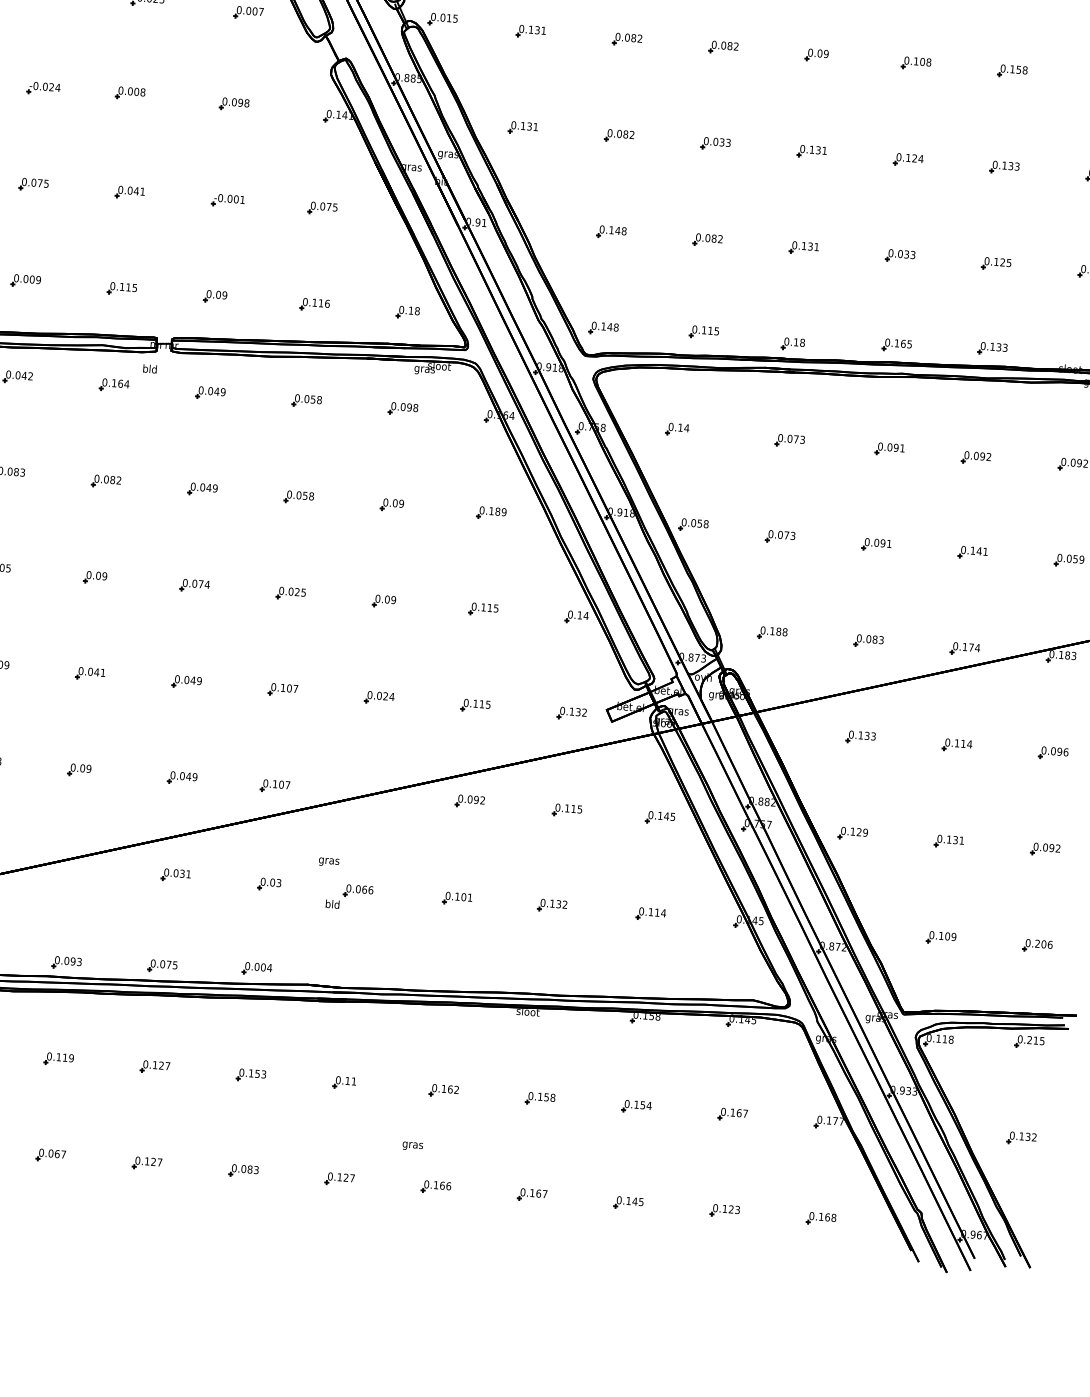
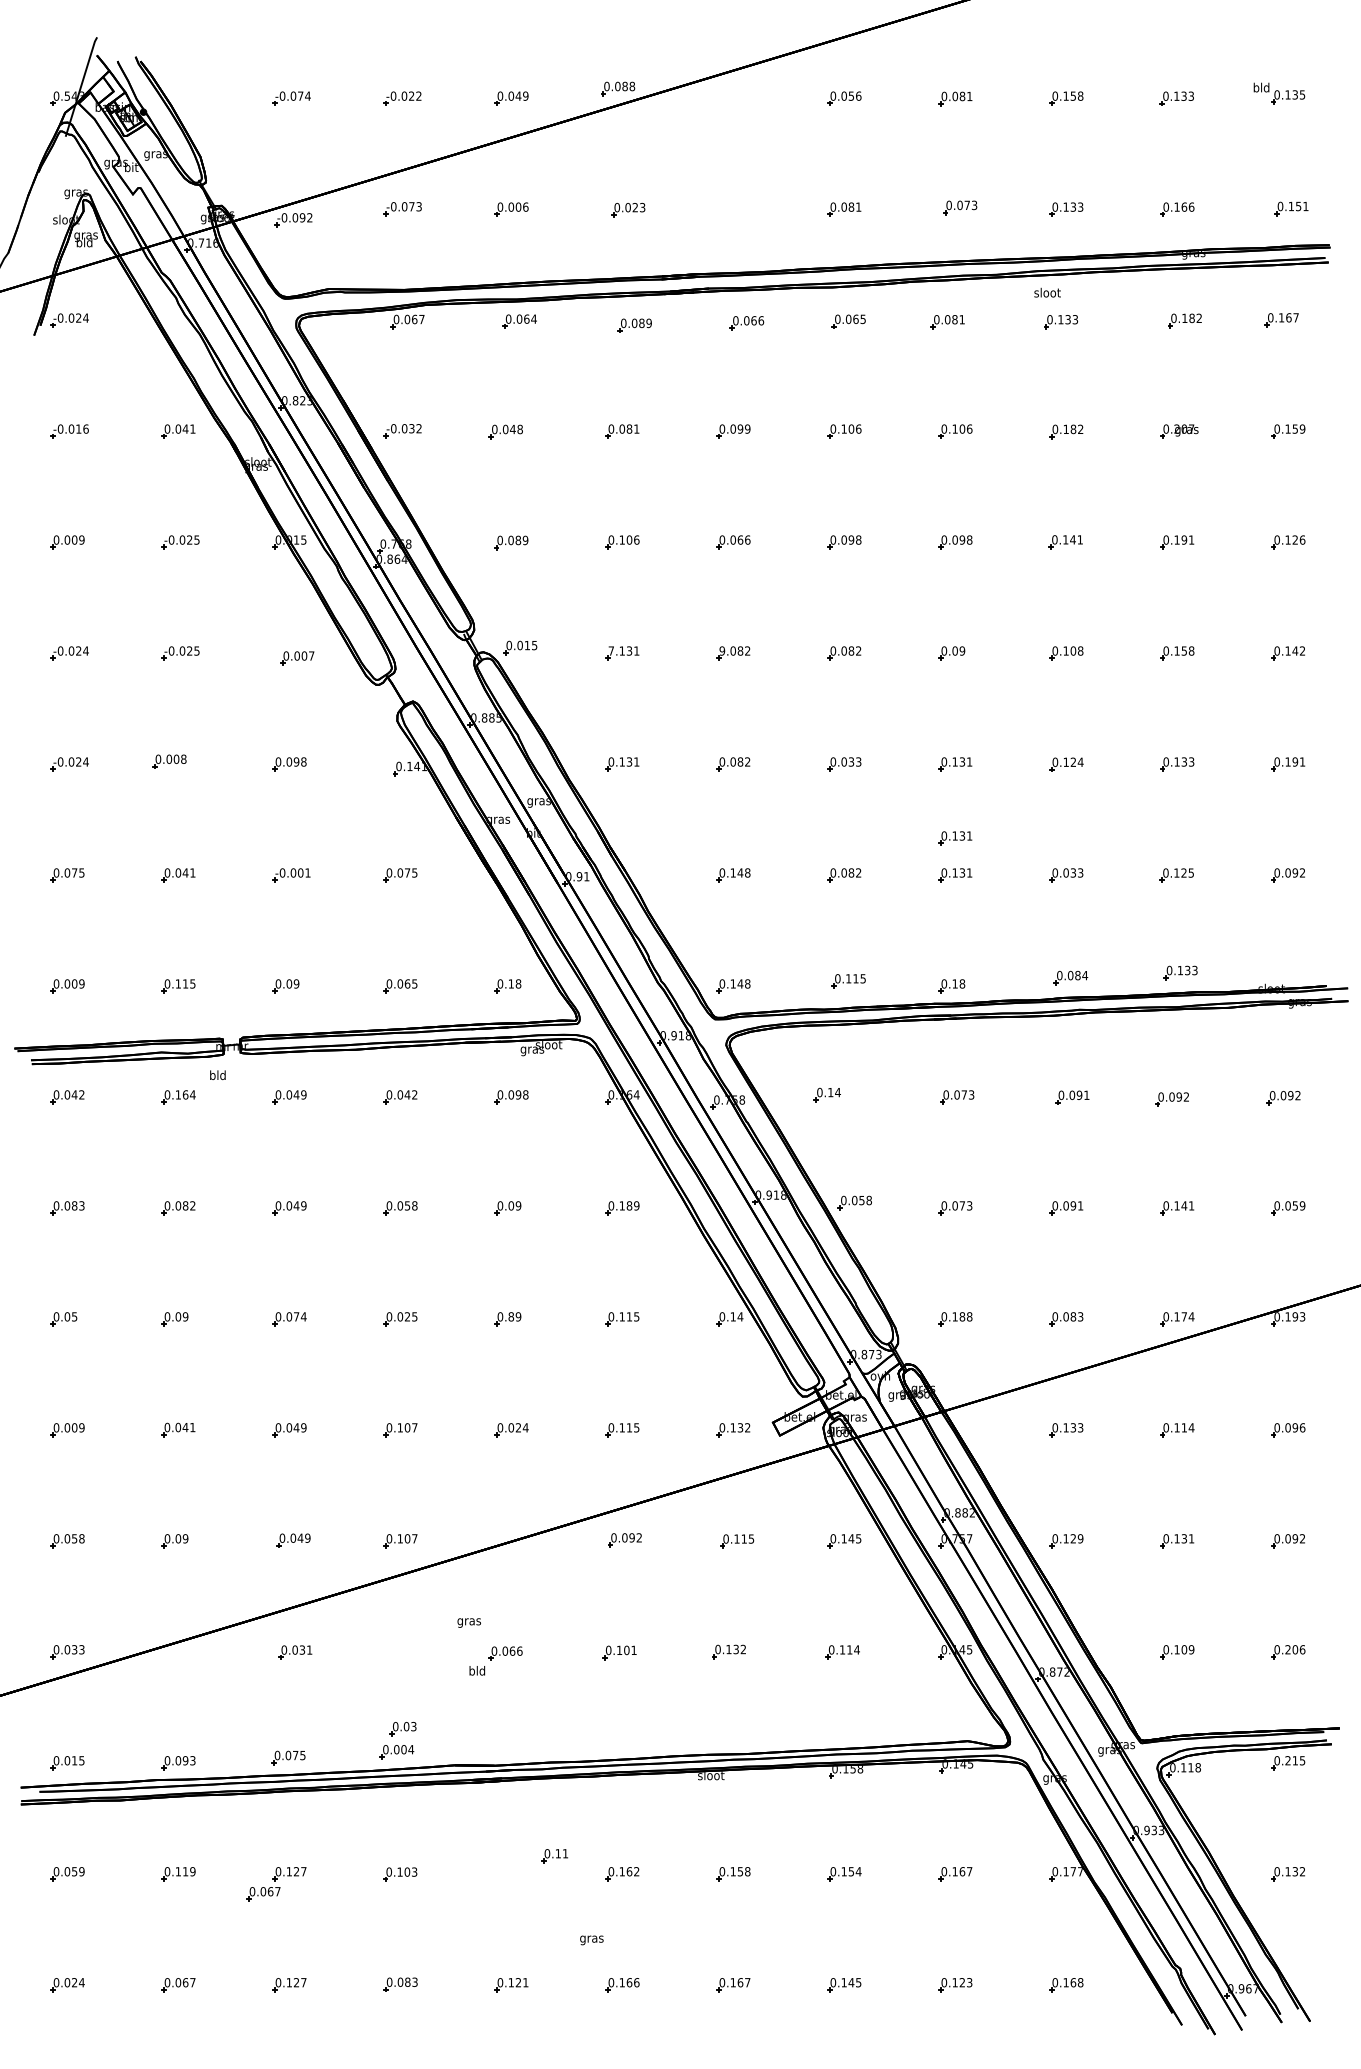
text: (521, 28) -> (611, 650), 0.131 -> 7.131
text: (617, 37) -> (721, 651), 0.082 -> 9.082
part: (806, 216) -> (955, 838), added
text: (321, 302) -> (407, 983), 0.116 -> 0.065
text: (903, 343) -> (1077, 975), 0.165 -> 0.084
text: (315, 399) -> (410, 1094), 0.058 -> 0.042
text: (387, 599) -> (511, 1316), 0.09 -> 0.89
text: (1067, 655) -> (1295, 1316), 0.183 -> 0.193
part: (268, 884) -> (402, 1729), moved
text: (257, 1073) -> (407, 1871), 0.153 -> 0.103
part: (131, 1083) -> (263, 1894), added
part: (344, 1083) -> (554, 1856), moved
text: (352, 1178) -> (525, 1982), 0.127 -> 0.121

